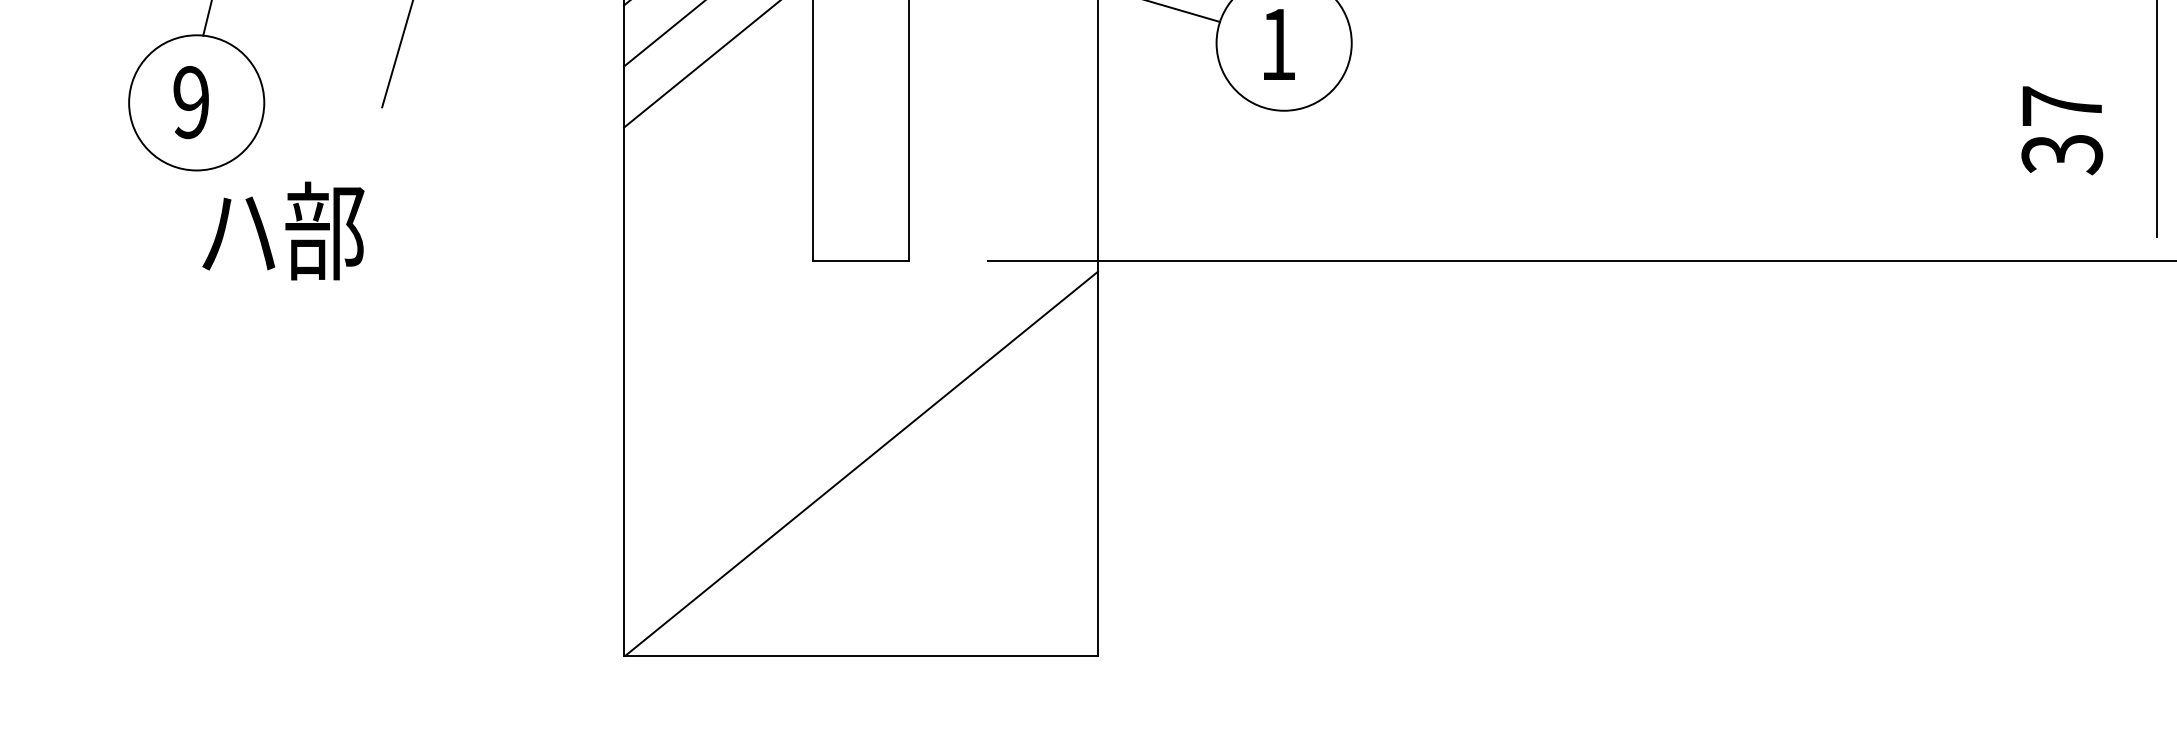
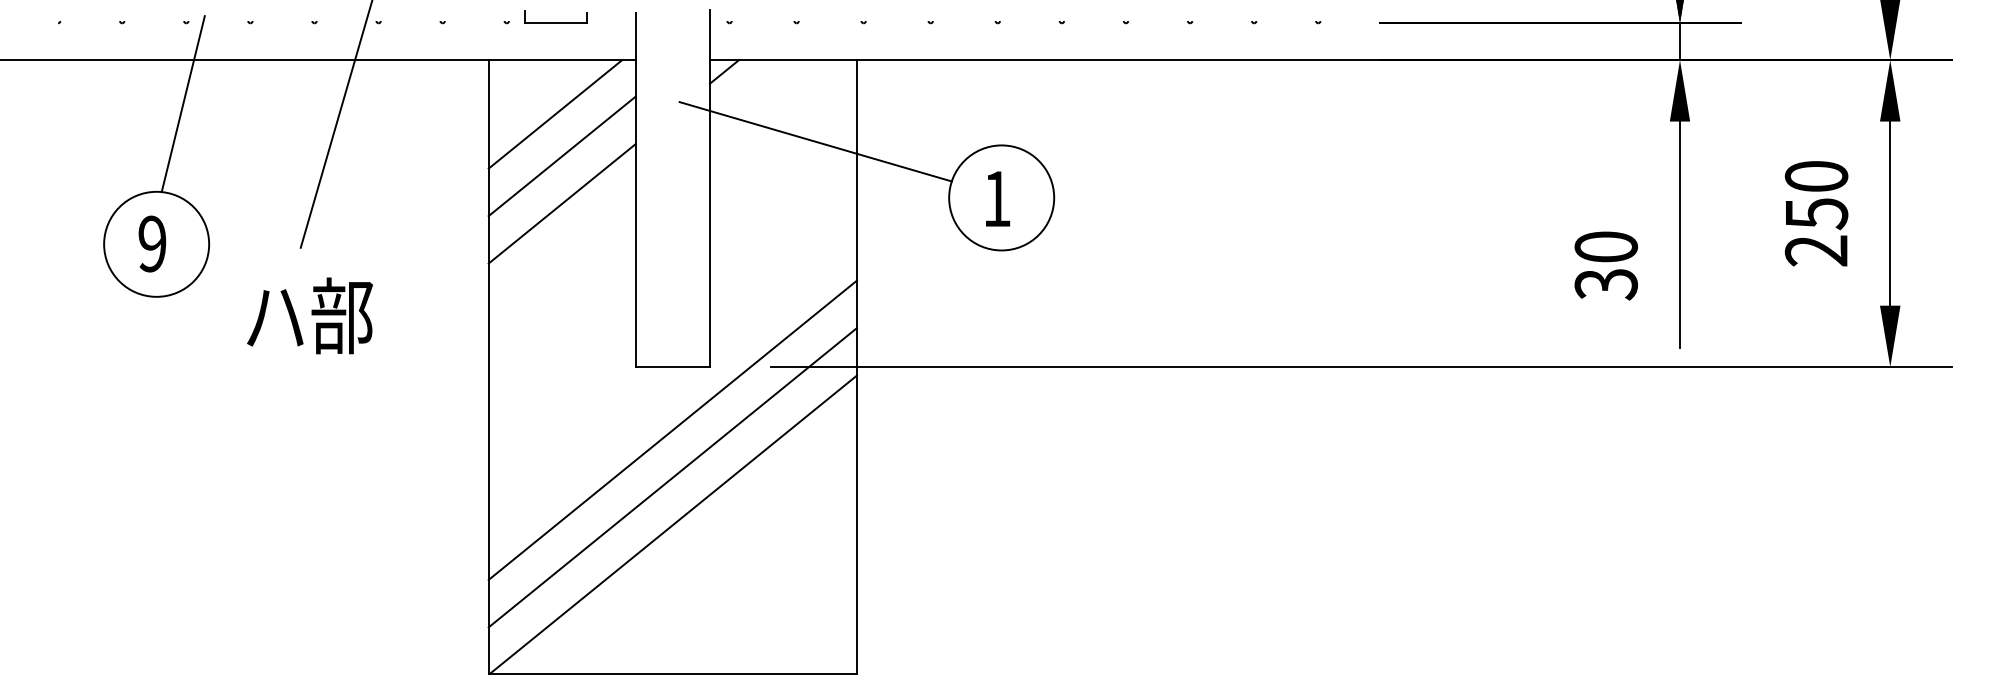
text: (2062, 105) -> (1606, 246), 37 -> 30
text: (282, 230) -> (309, 315), moved
line: (860, 341) -> (672, 429), added
line: (860, 402) -> (672, 477), added

